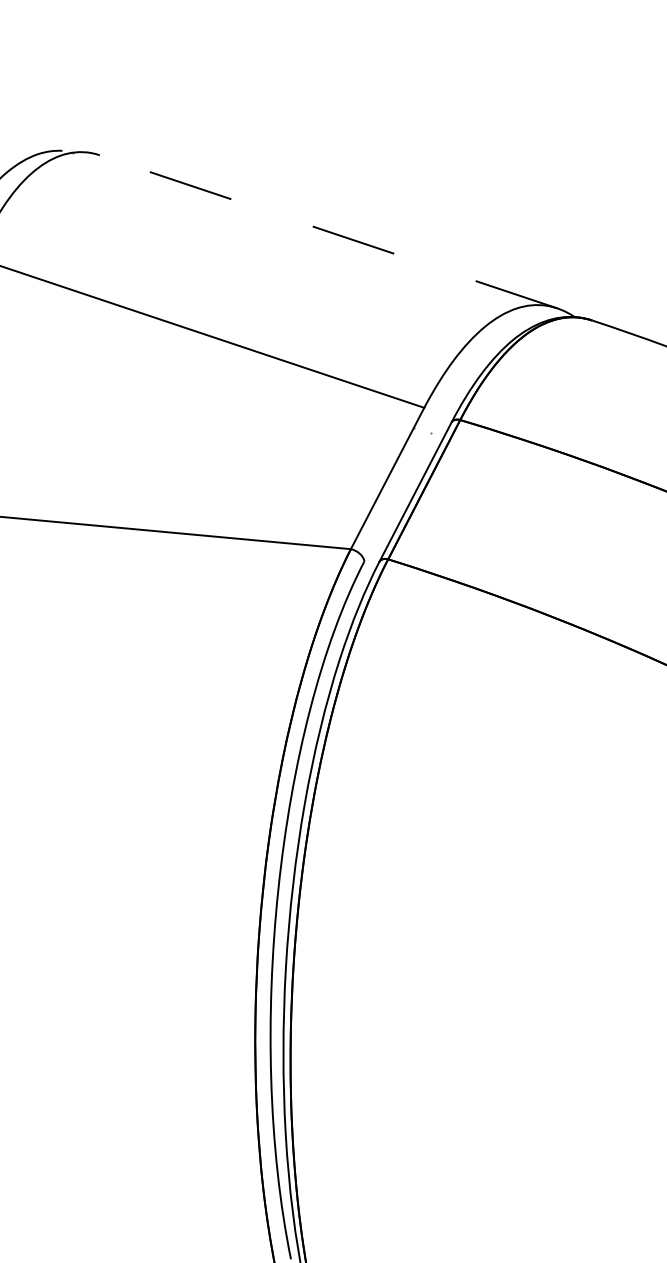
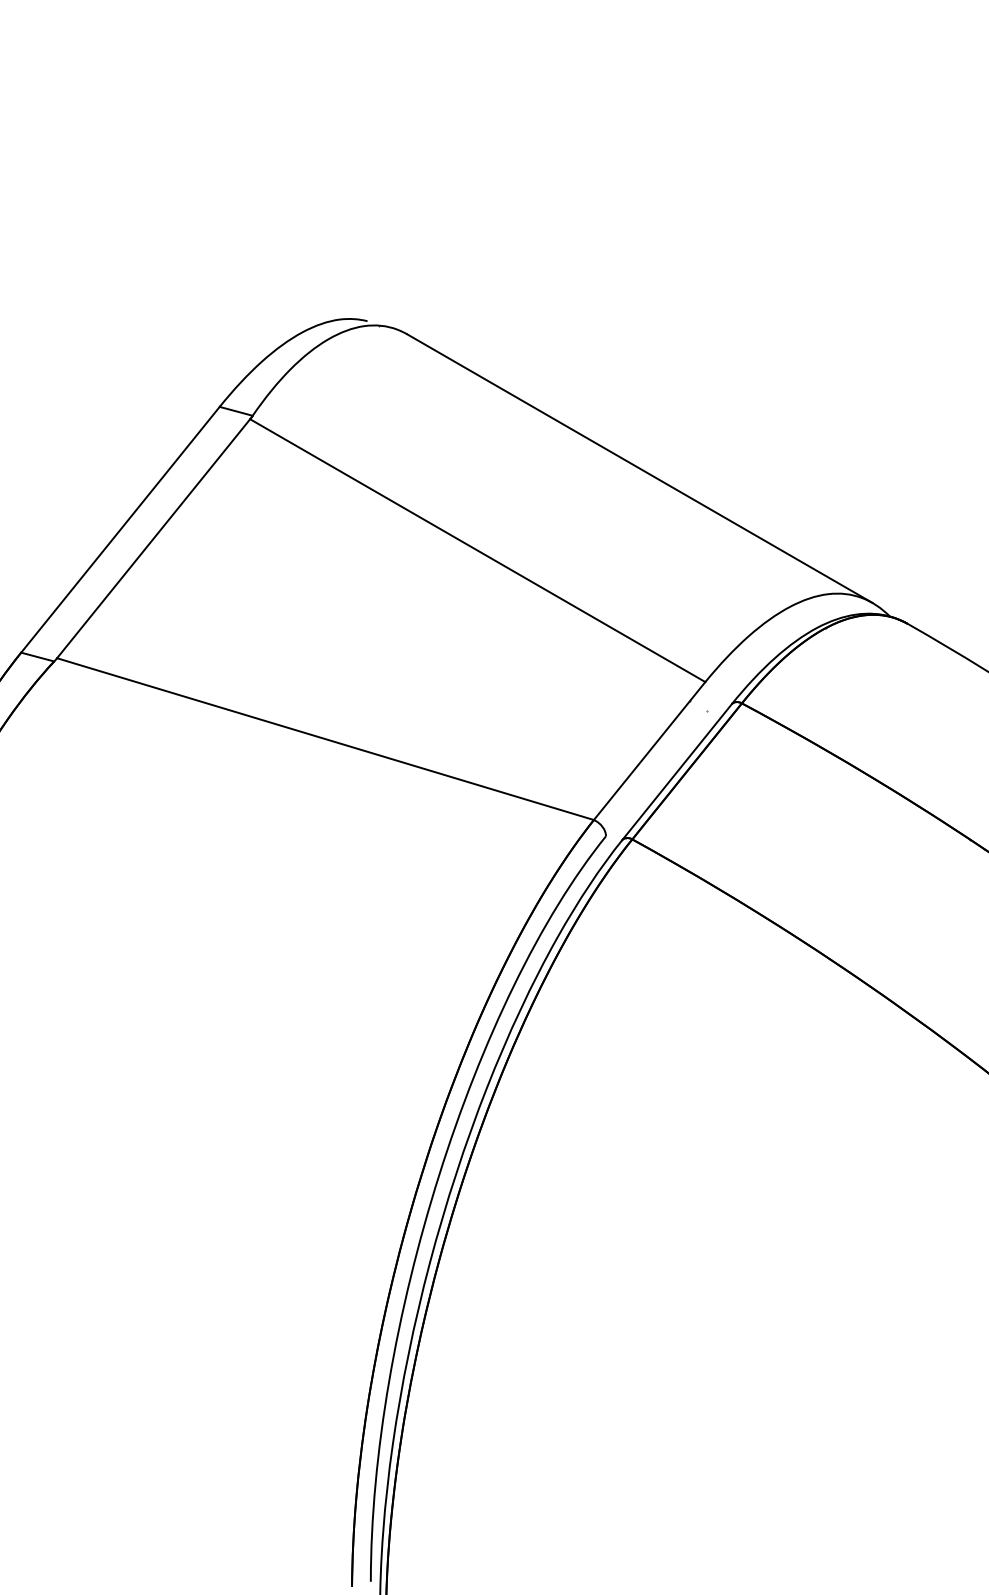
line: (328, 231) -> (639, 468), dashed -> solid

